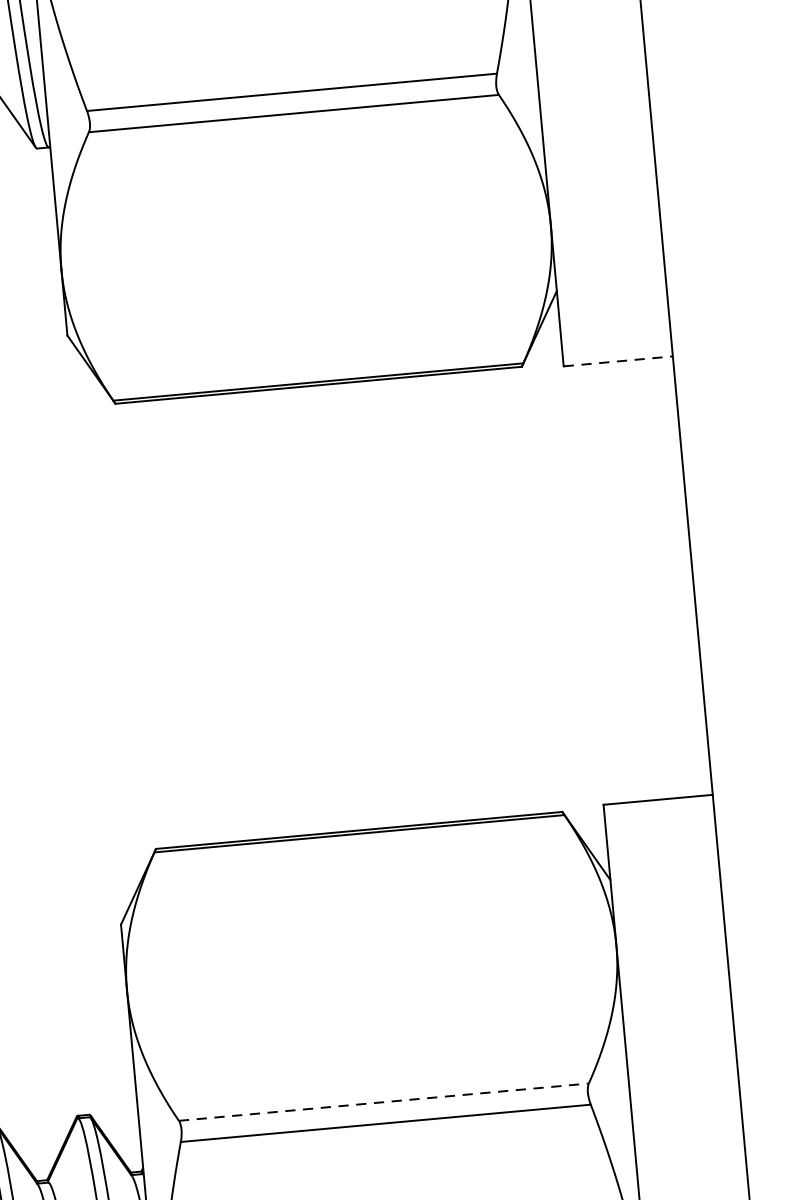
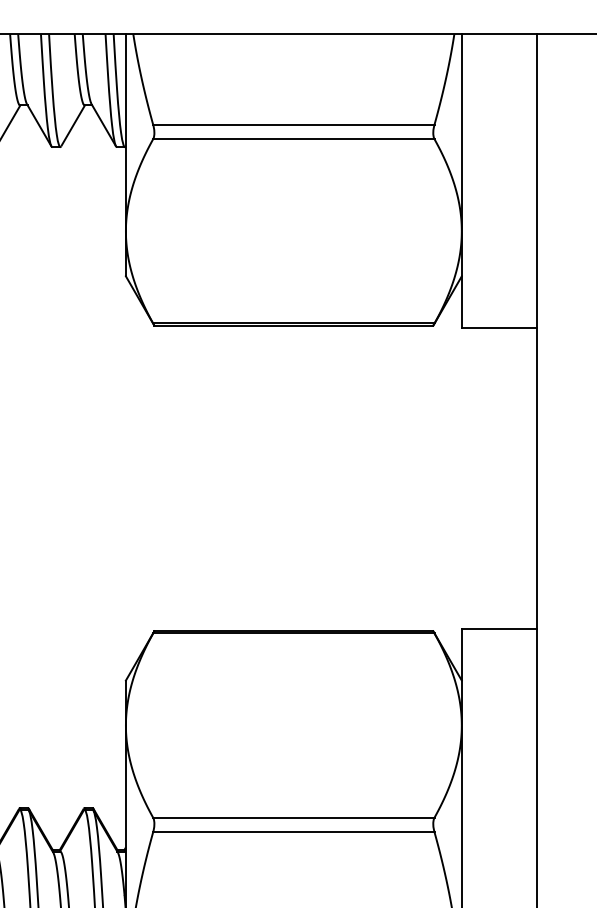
line: (618, 362) -> (499, 328), dashed -> solid
line: (383, 1101) -> (293, 817), dashed -> solid

